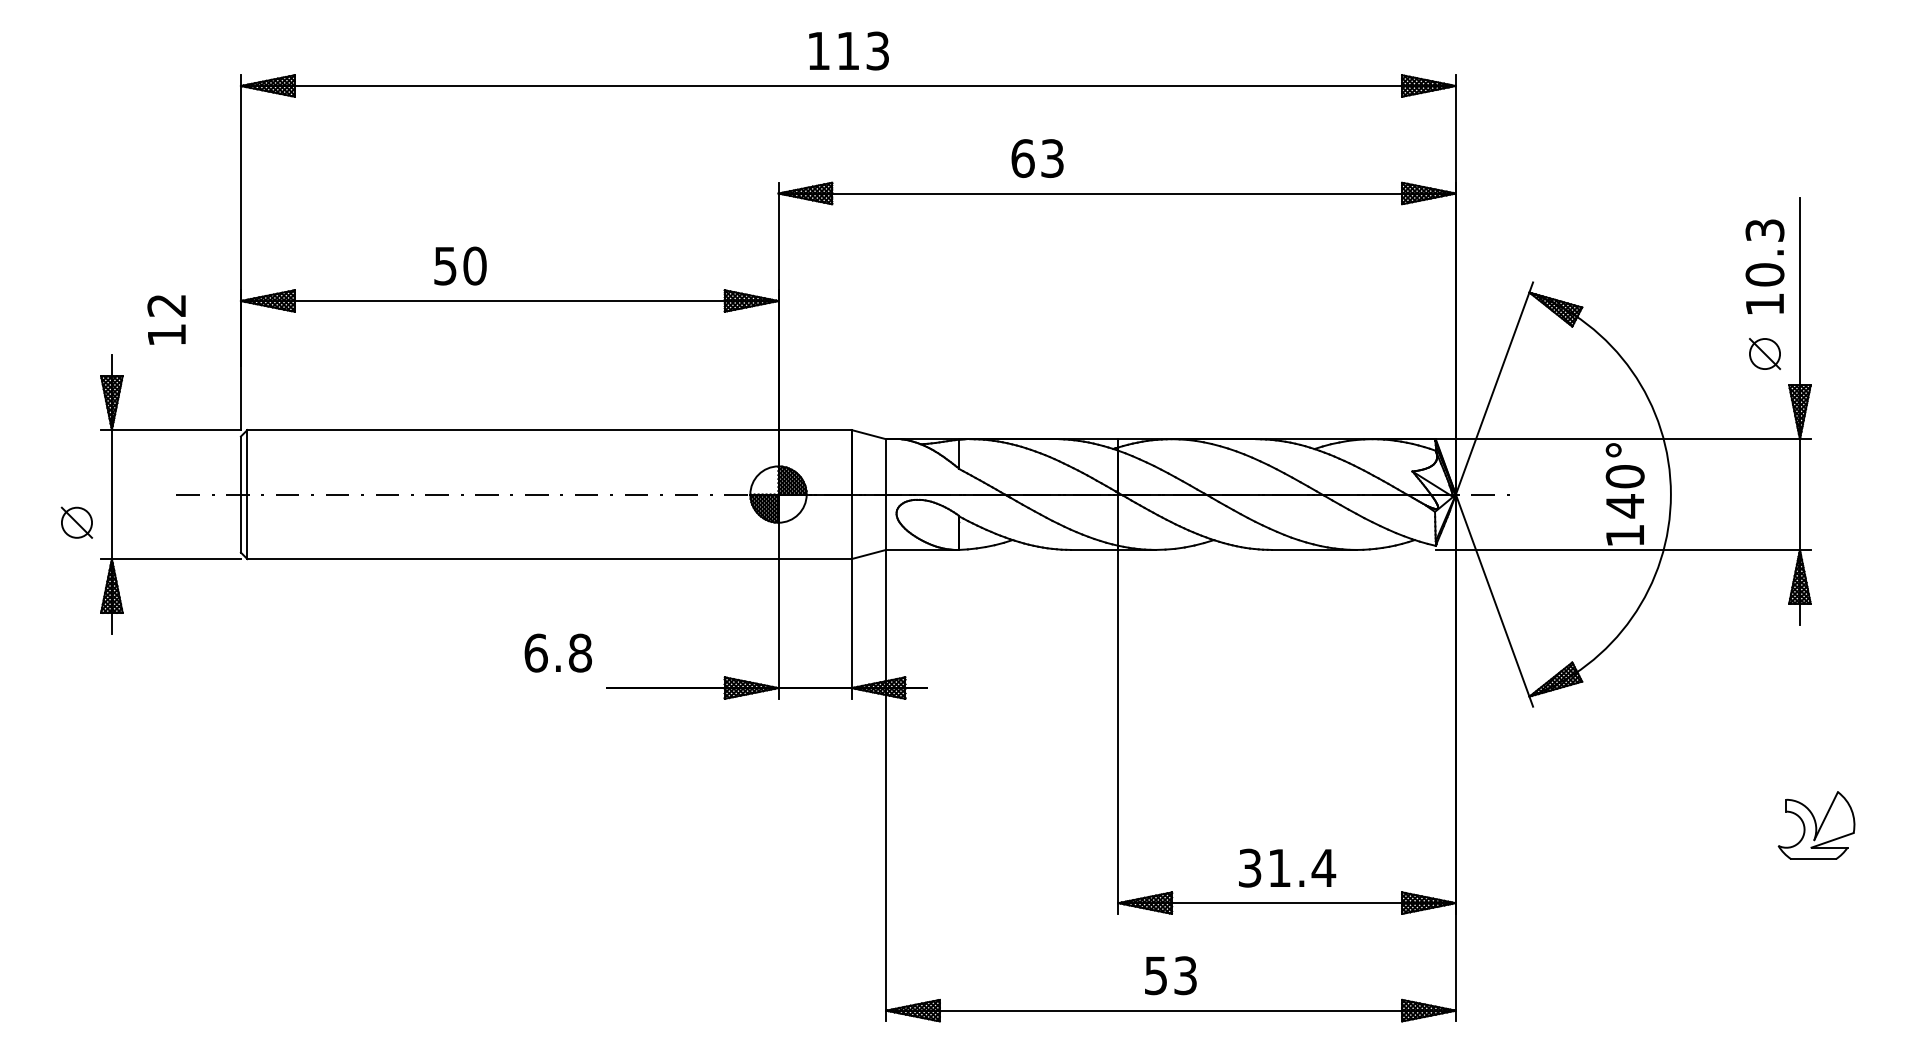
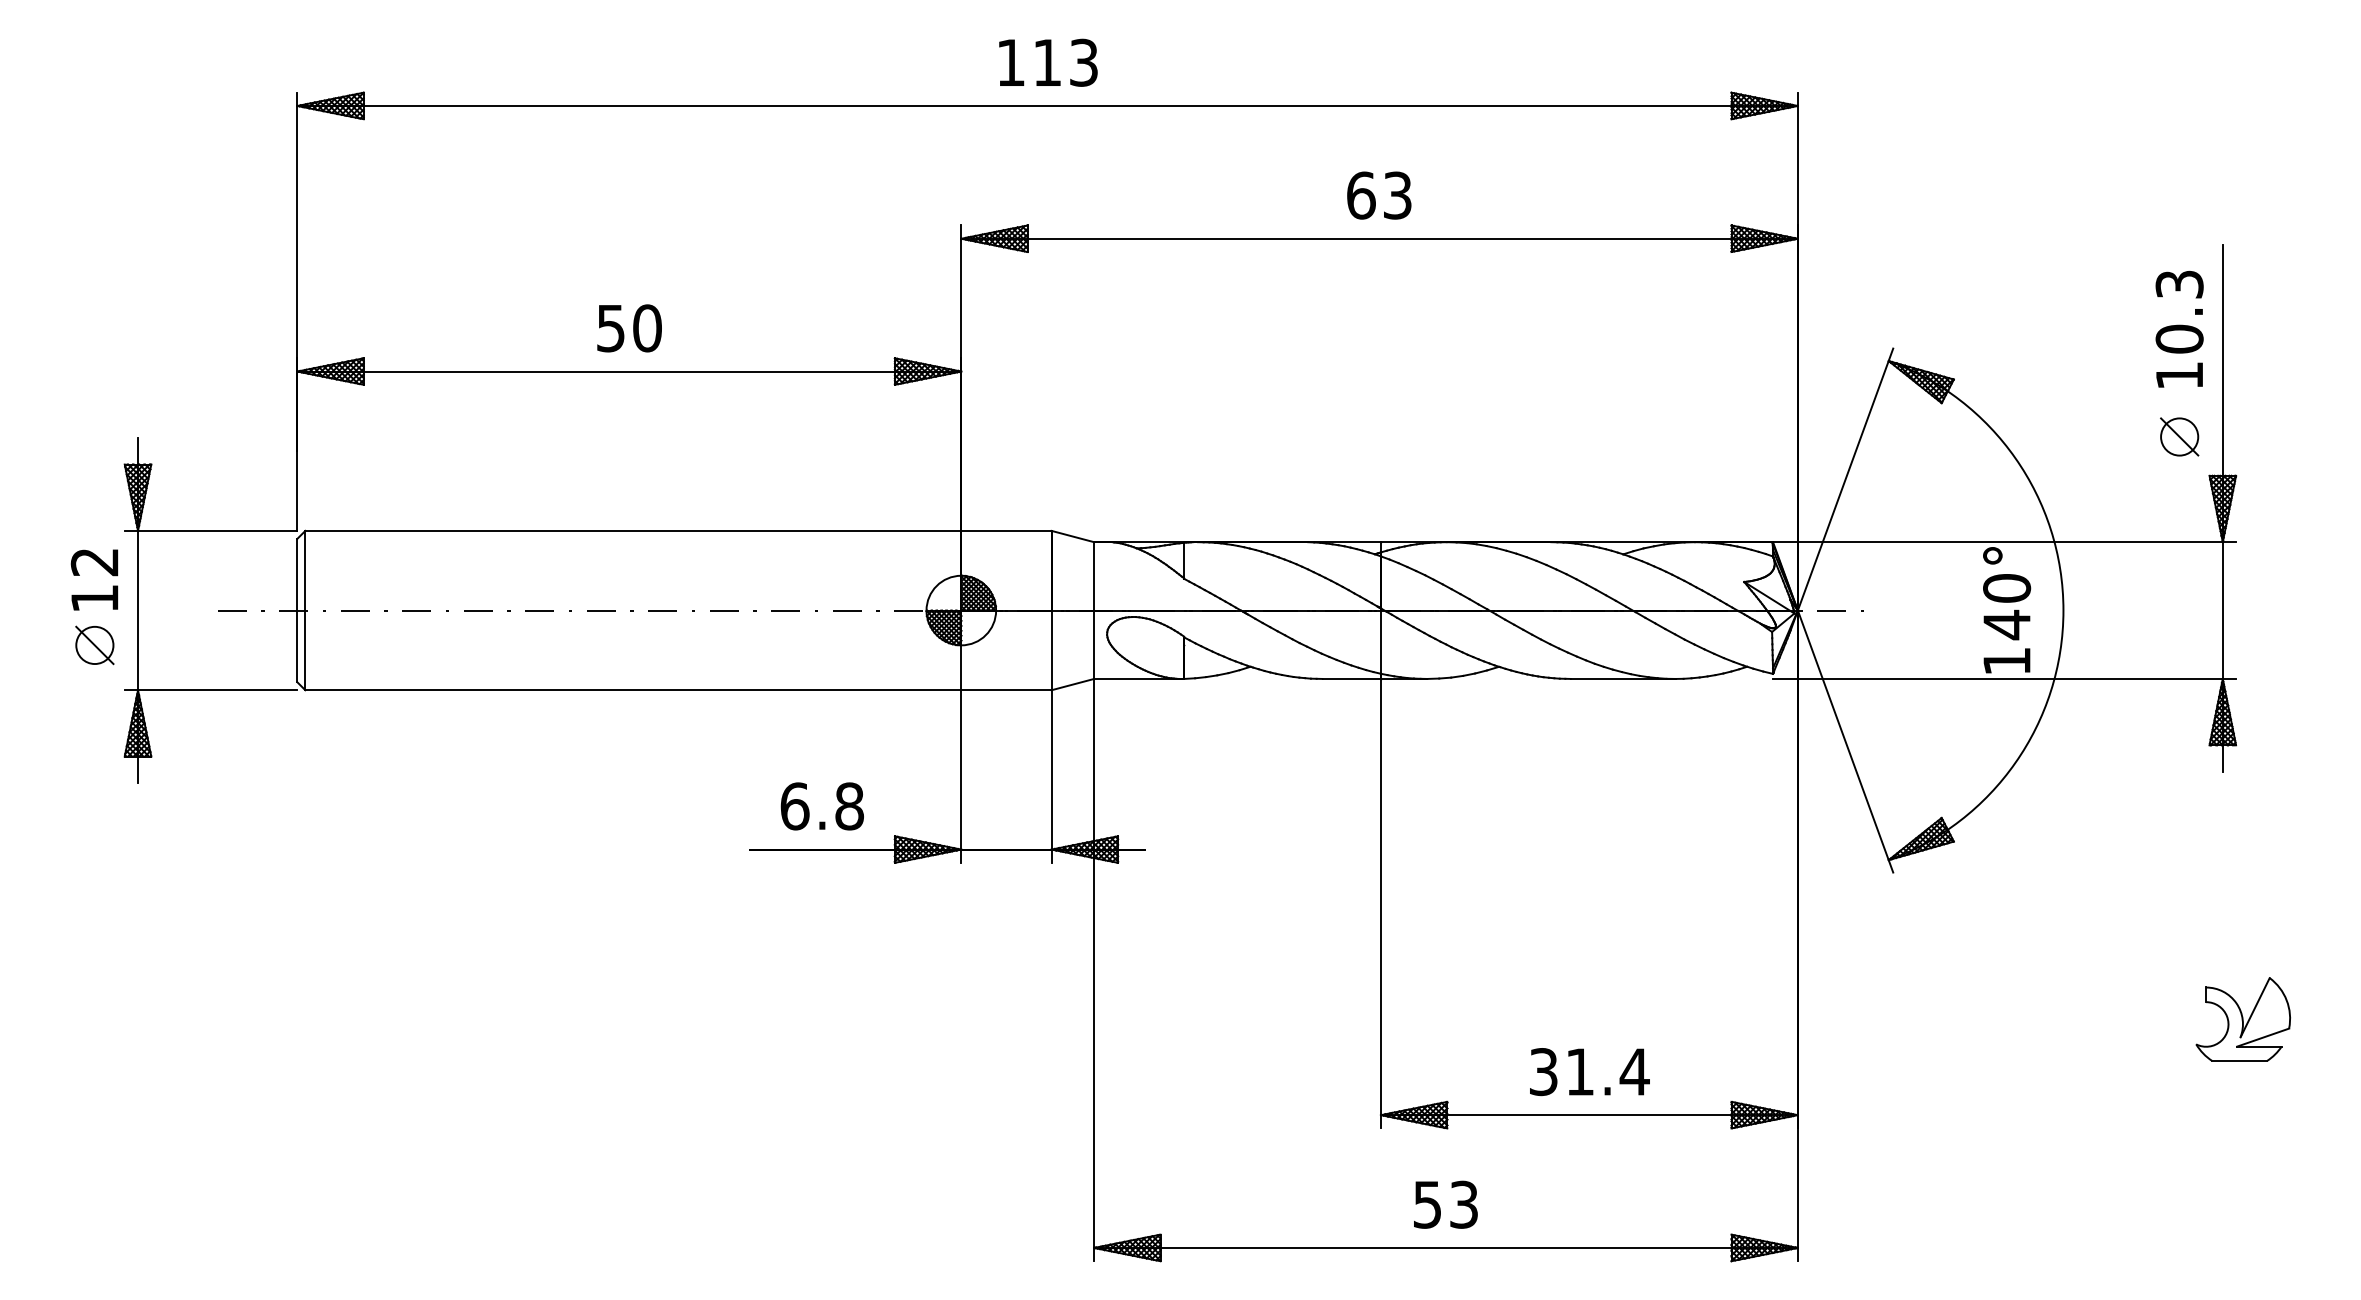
text: (1037, 158) -> (1379, 195), moved
text: (460, 266) -> (629, 328), moved
text: (166, 319) -> (94, 579), moved
text: (557, 653) -> (821, 806), moved

